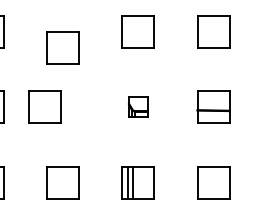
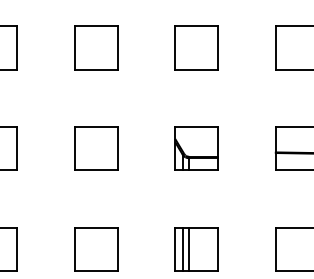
part: (62, 47) -> (95, 47), moved
part: (44, 106) -> (95, 147), moved
part: (137, 106) -> (195, 147), size x1.67

